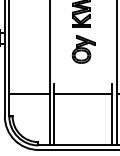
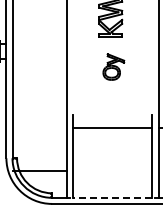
part: (83, 48) -> (113, 66), size x0.7
line: (29, 93) -> (39, 170), moved
line: (82, 145) -> (112, 197), solid -> dashed

